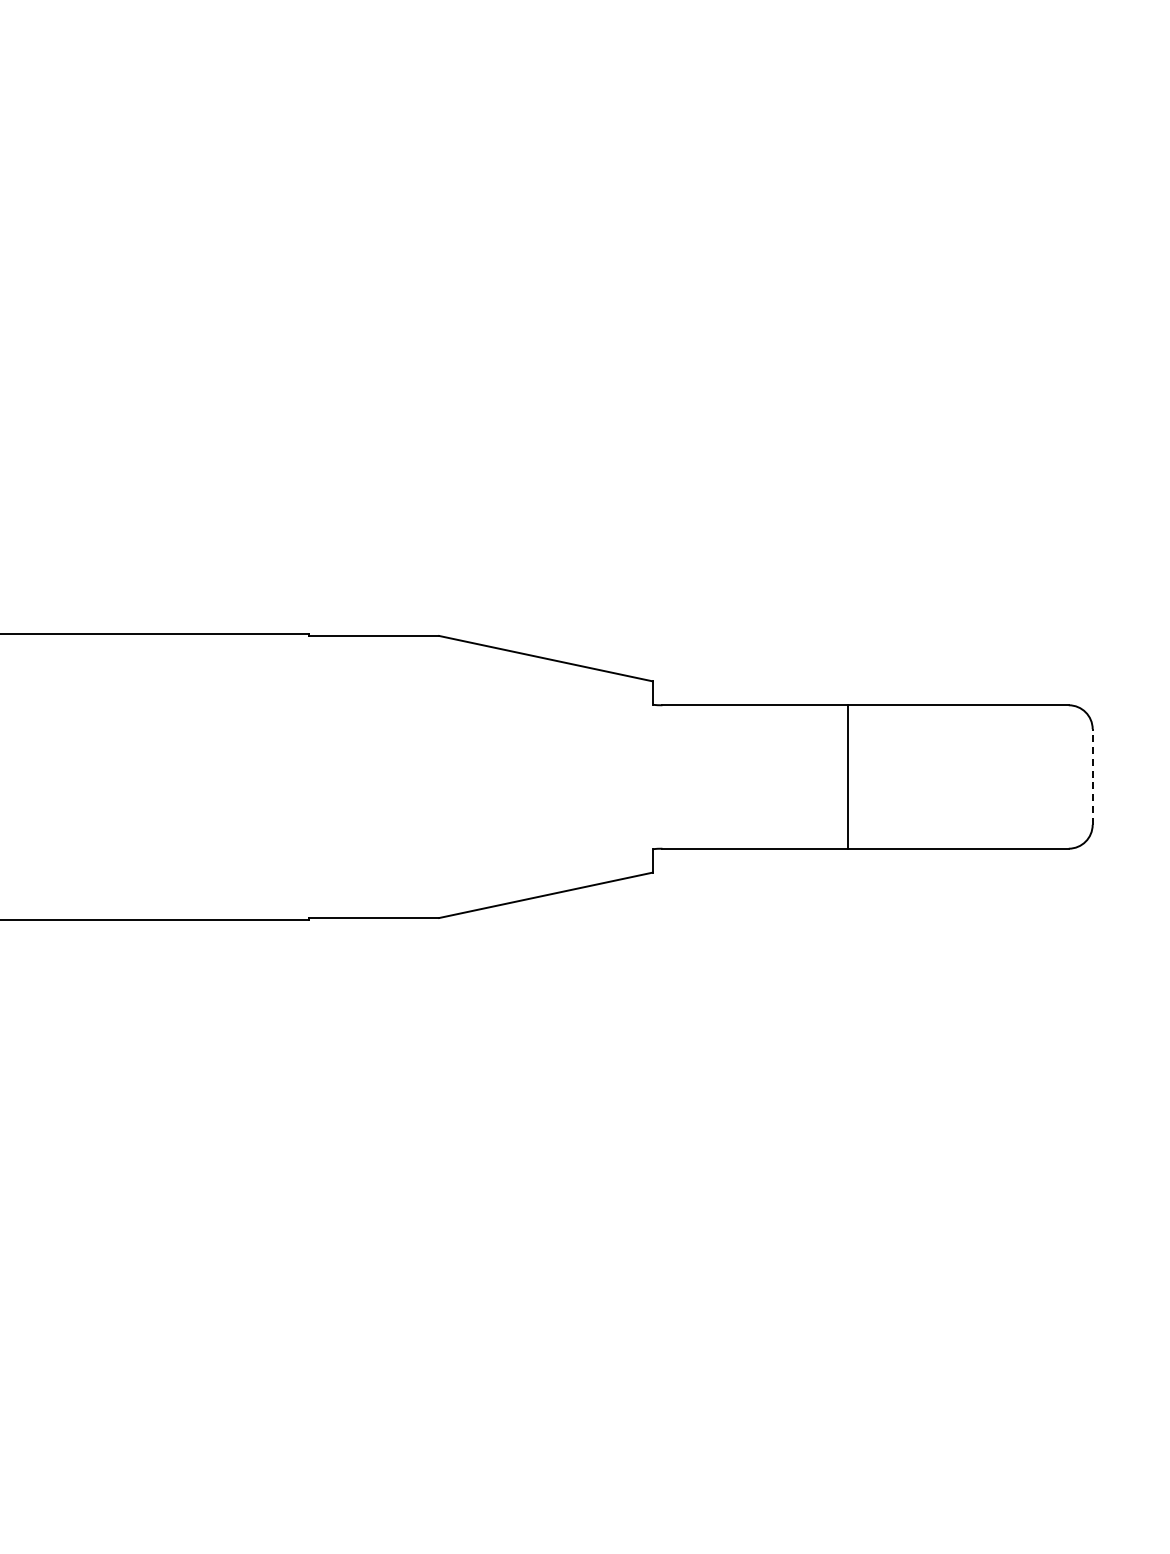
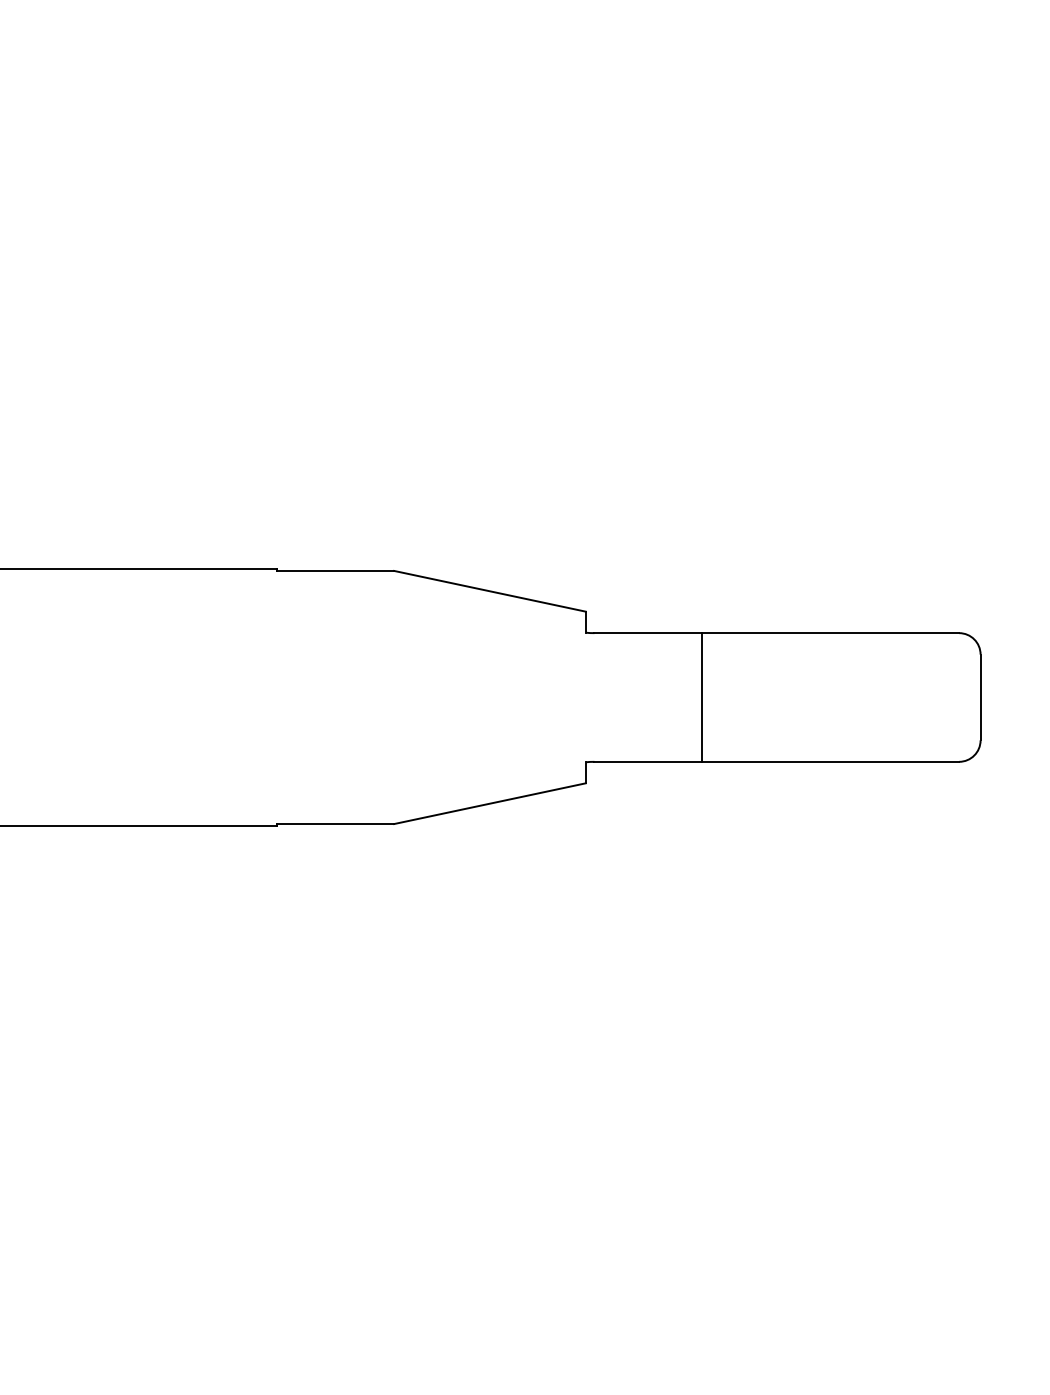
line: (847, 776) -> (701, 697), moved
line: (1092, 776) -> (980, 697), dashed -> solid

